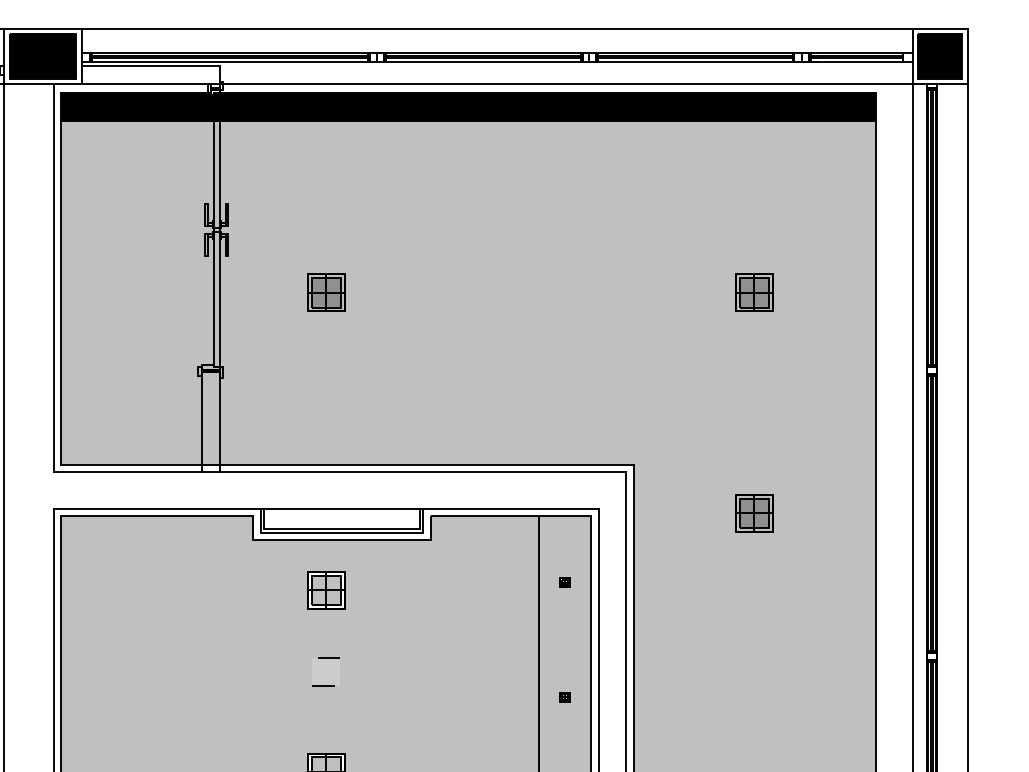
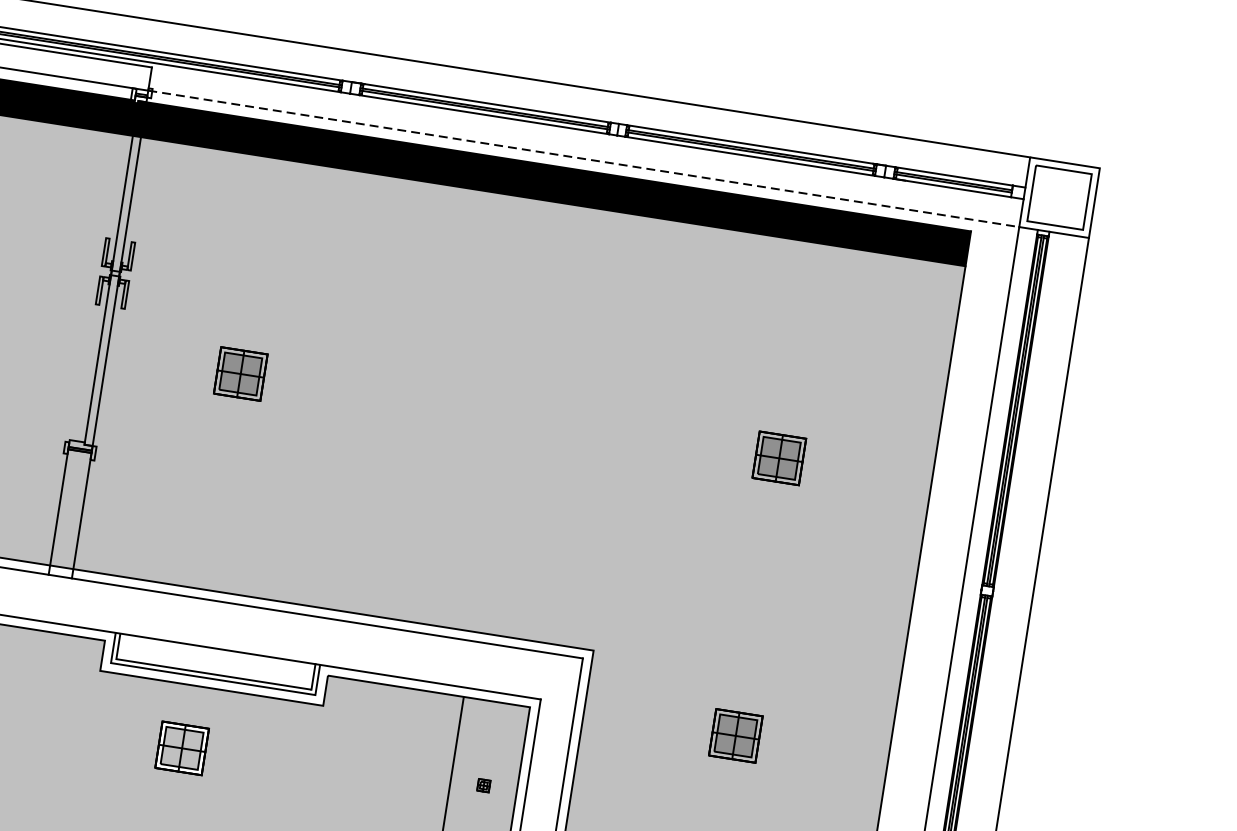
fill: (940, 56) -> (1059, 197), removed
line: (566, 84) -> (583, 159), solid -> dashed

